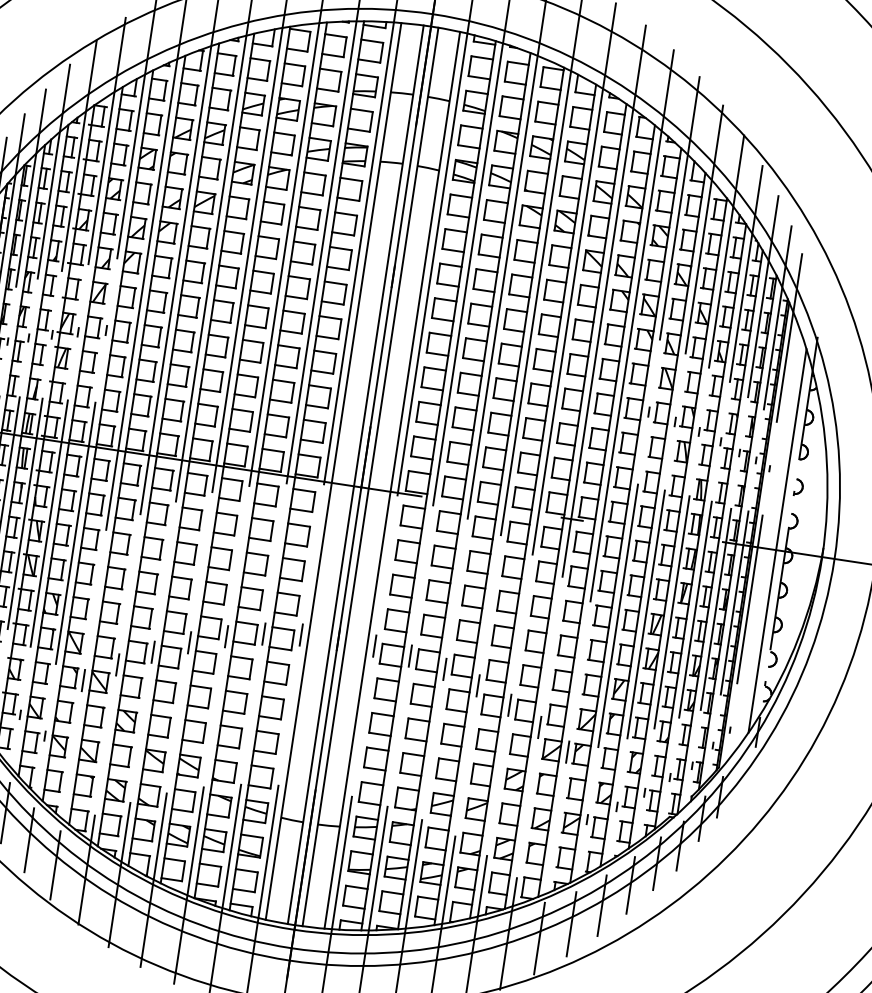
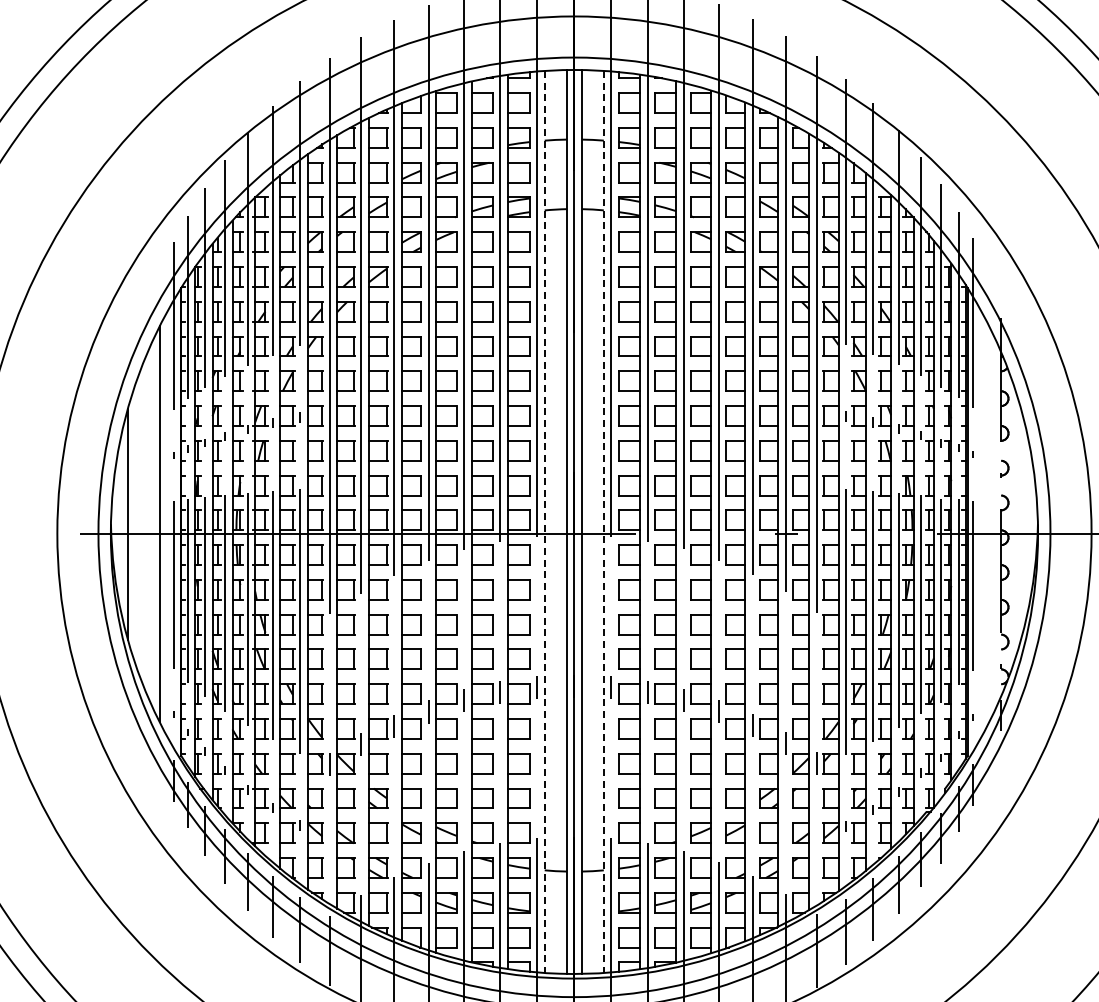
line: (333, 471) -> (544, 522), solid -> dashed
line: (391, 480) -> (603, 522), solid -> dashed
line: (777, 541) -> (991, 524), removed

